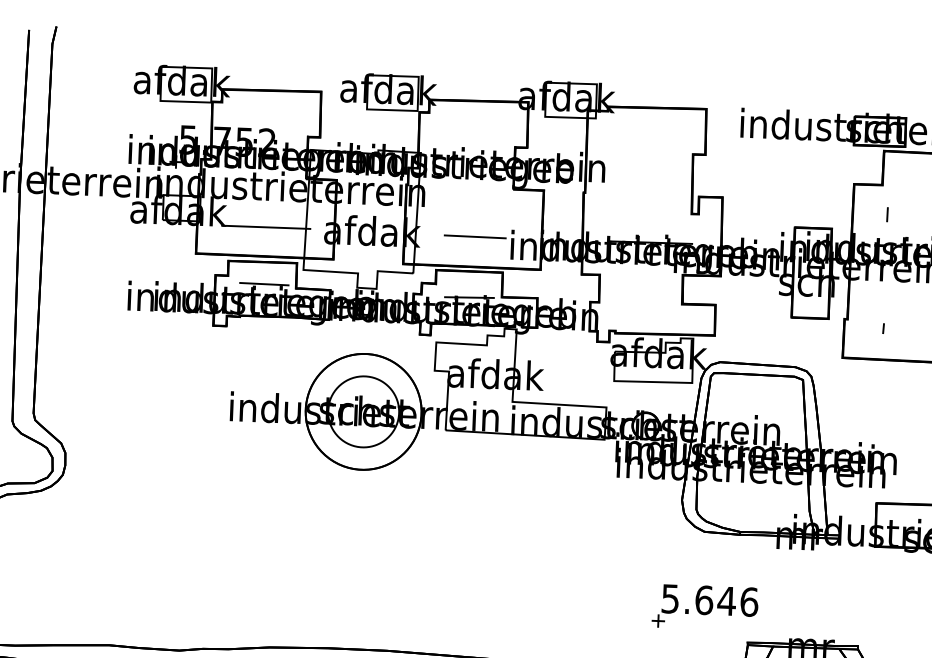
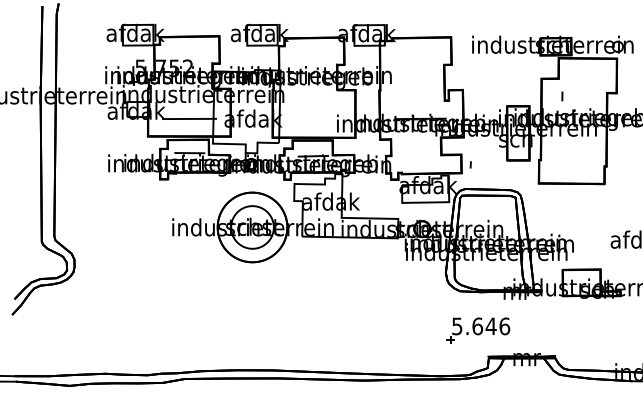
line: (475, 236) -> (315, 119), removed
line: (883, 327) -> (470, 164), moved
part: (705, 607) -> (478, 330), moved

